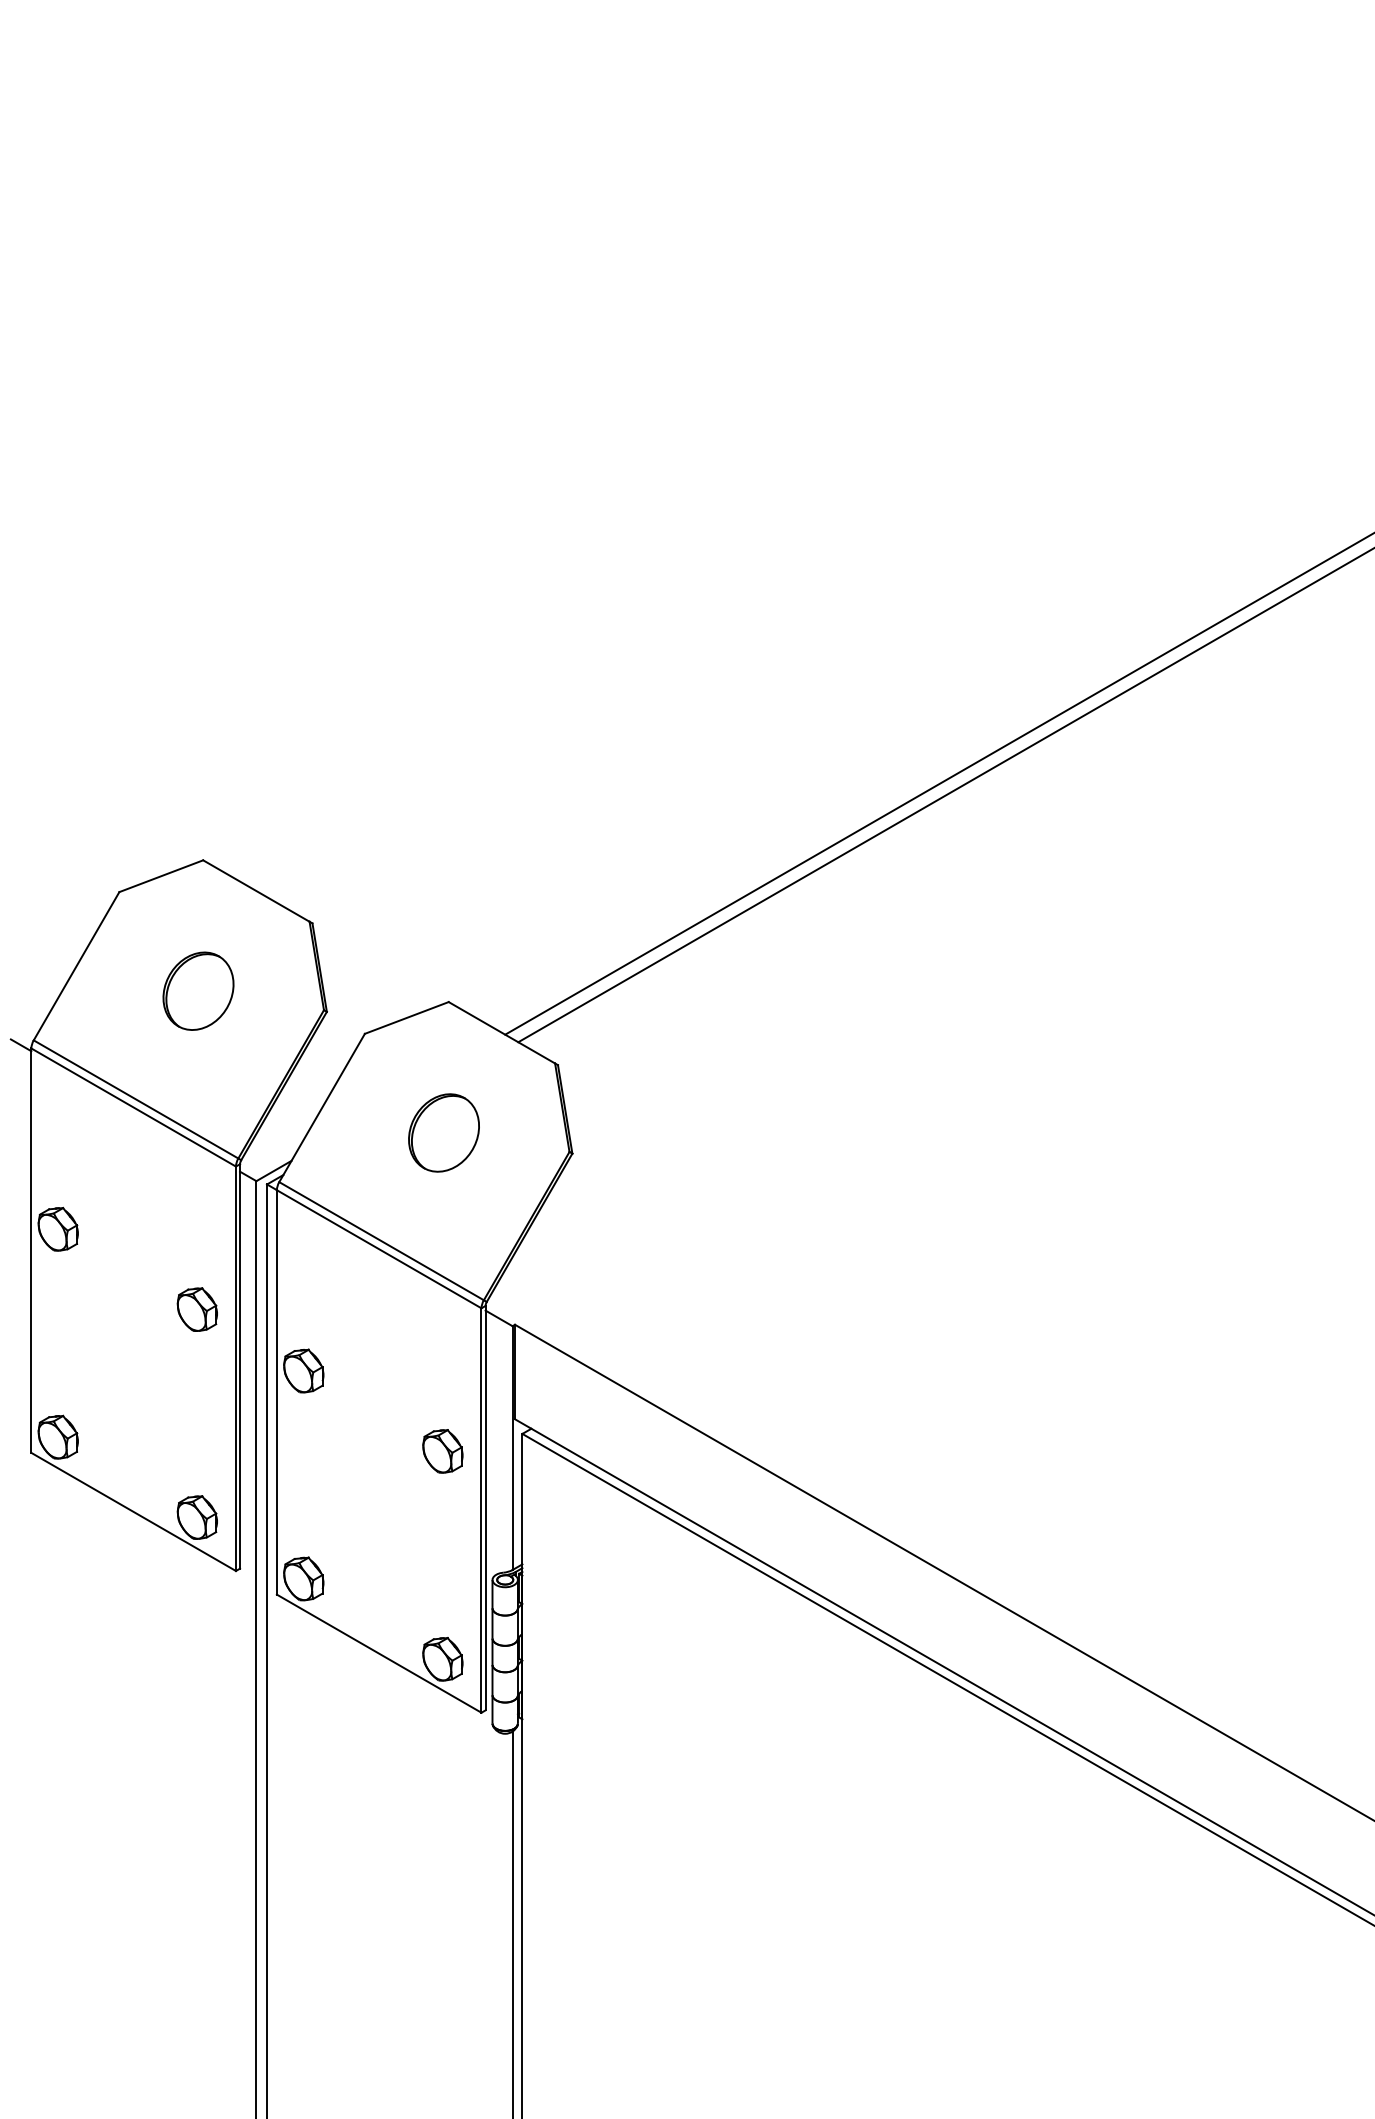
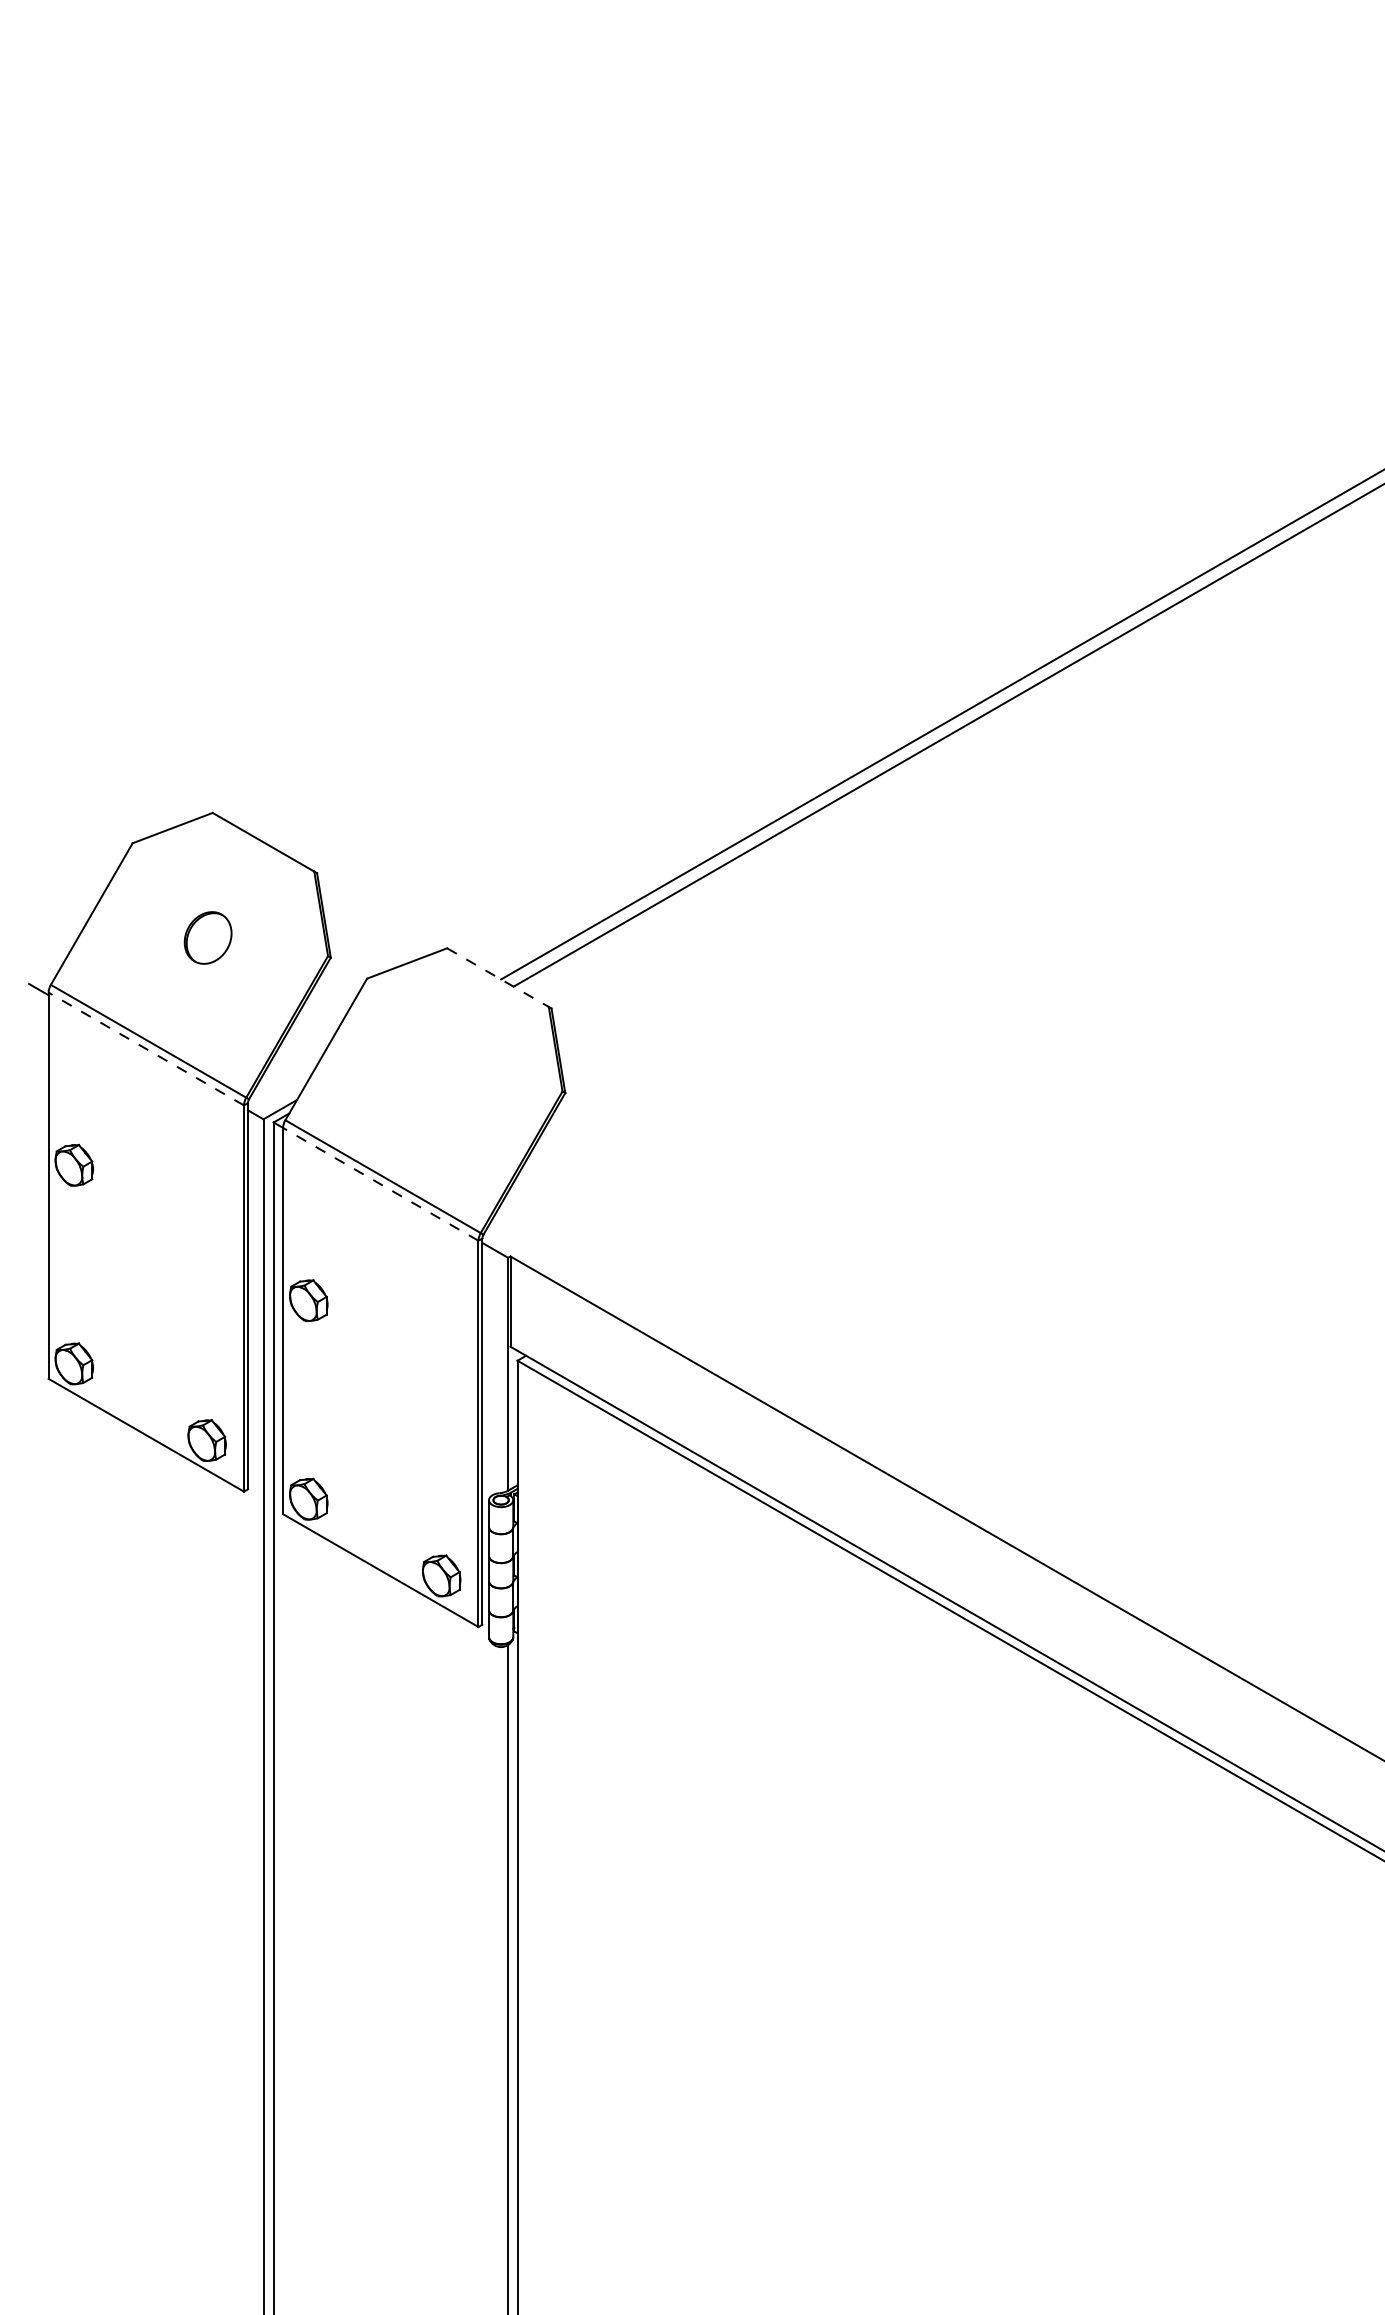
part: (197, 990) -> (207, 937), size x0.7
line: (501, 1032) -> (497, 977), solid -> dashed
line: (133, 1108) -> (146, 1049), solid -> dashed
part: (443, 1133) -> (442, 1073), removed
line: (378, 1249) -> (380, 1184), solid -> dashed
part: (196, 1309) -> (206, 1241), removed
part: (442, 1451) -> (441, 1377), removed

